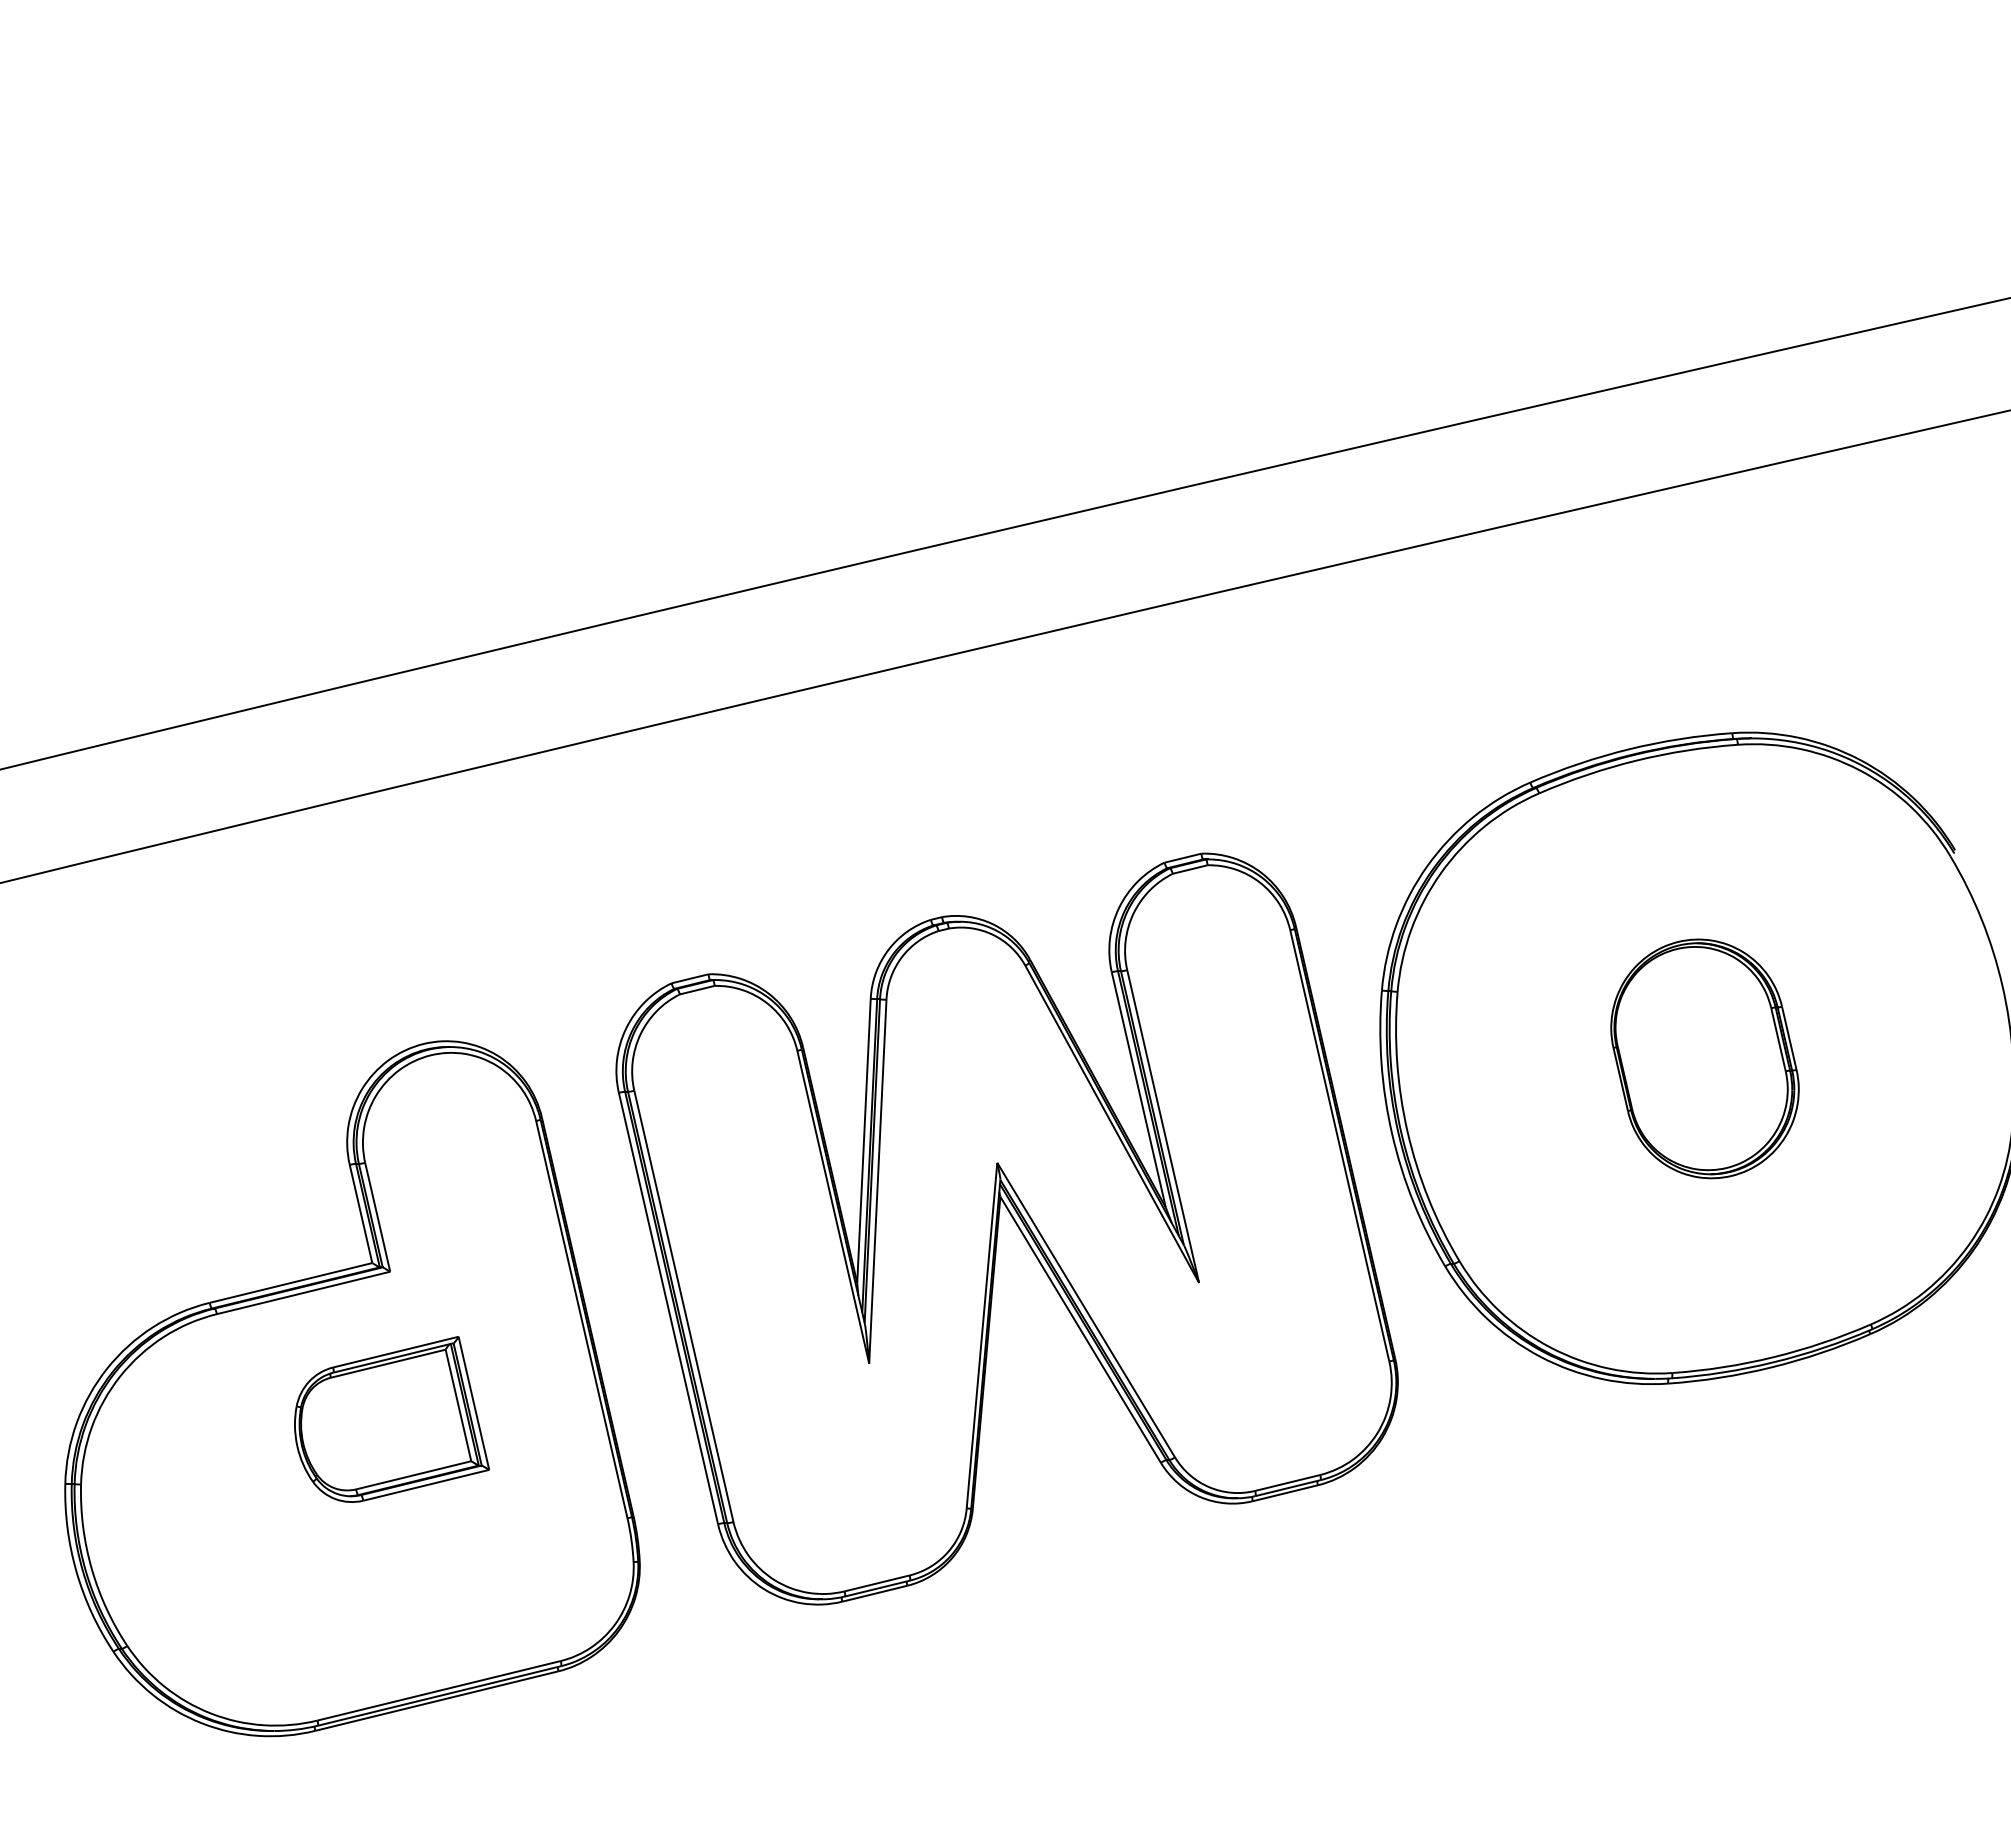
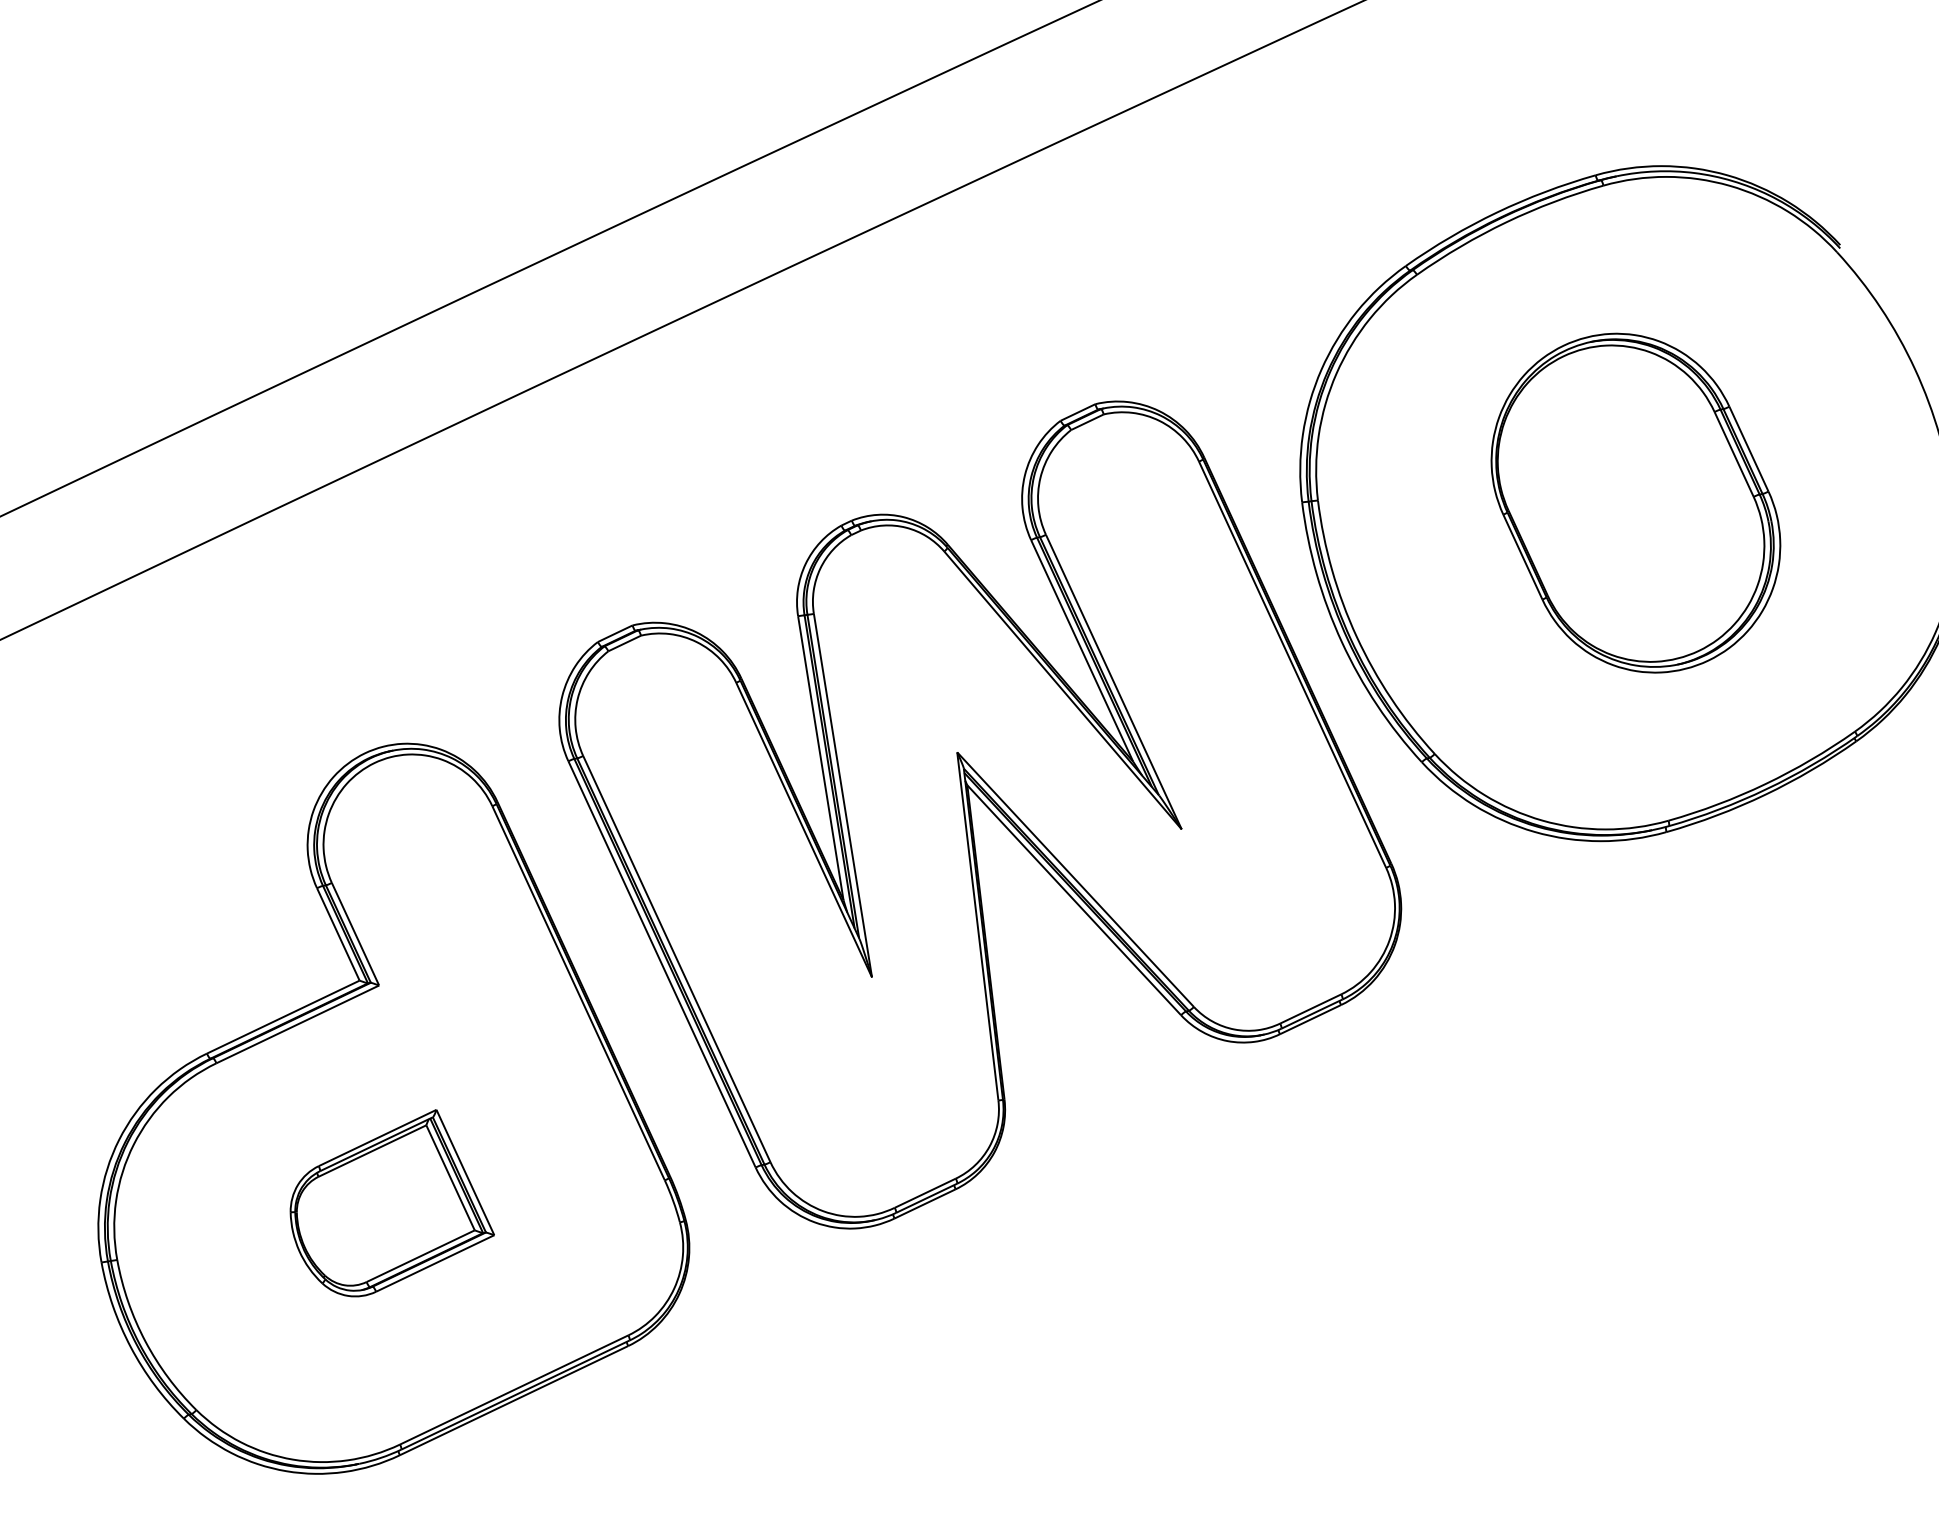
part: (1704, 1058) -> (1635, 502), size x1.43
part: (391, 1419) -> (387, 1205), moved

